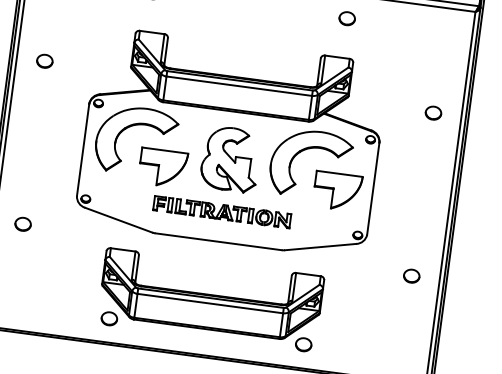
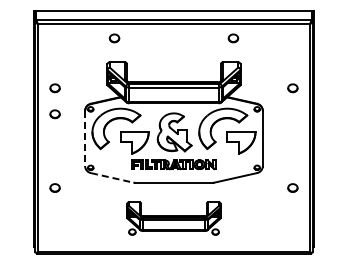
part: (38, 104) -> (54, 114), added
line: (83, 151) -> (85, 139), solid -> dashed
line: (119, 219) -> (112, 177), solid -> dashed
part: (209, 299) -> (173, 218), size x0.7

